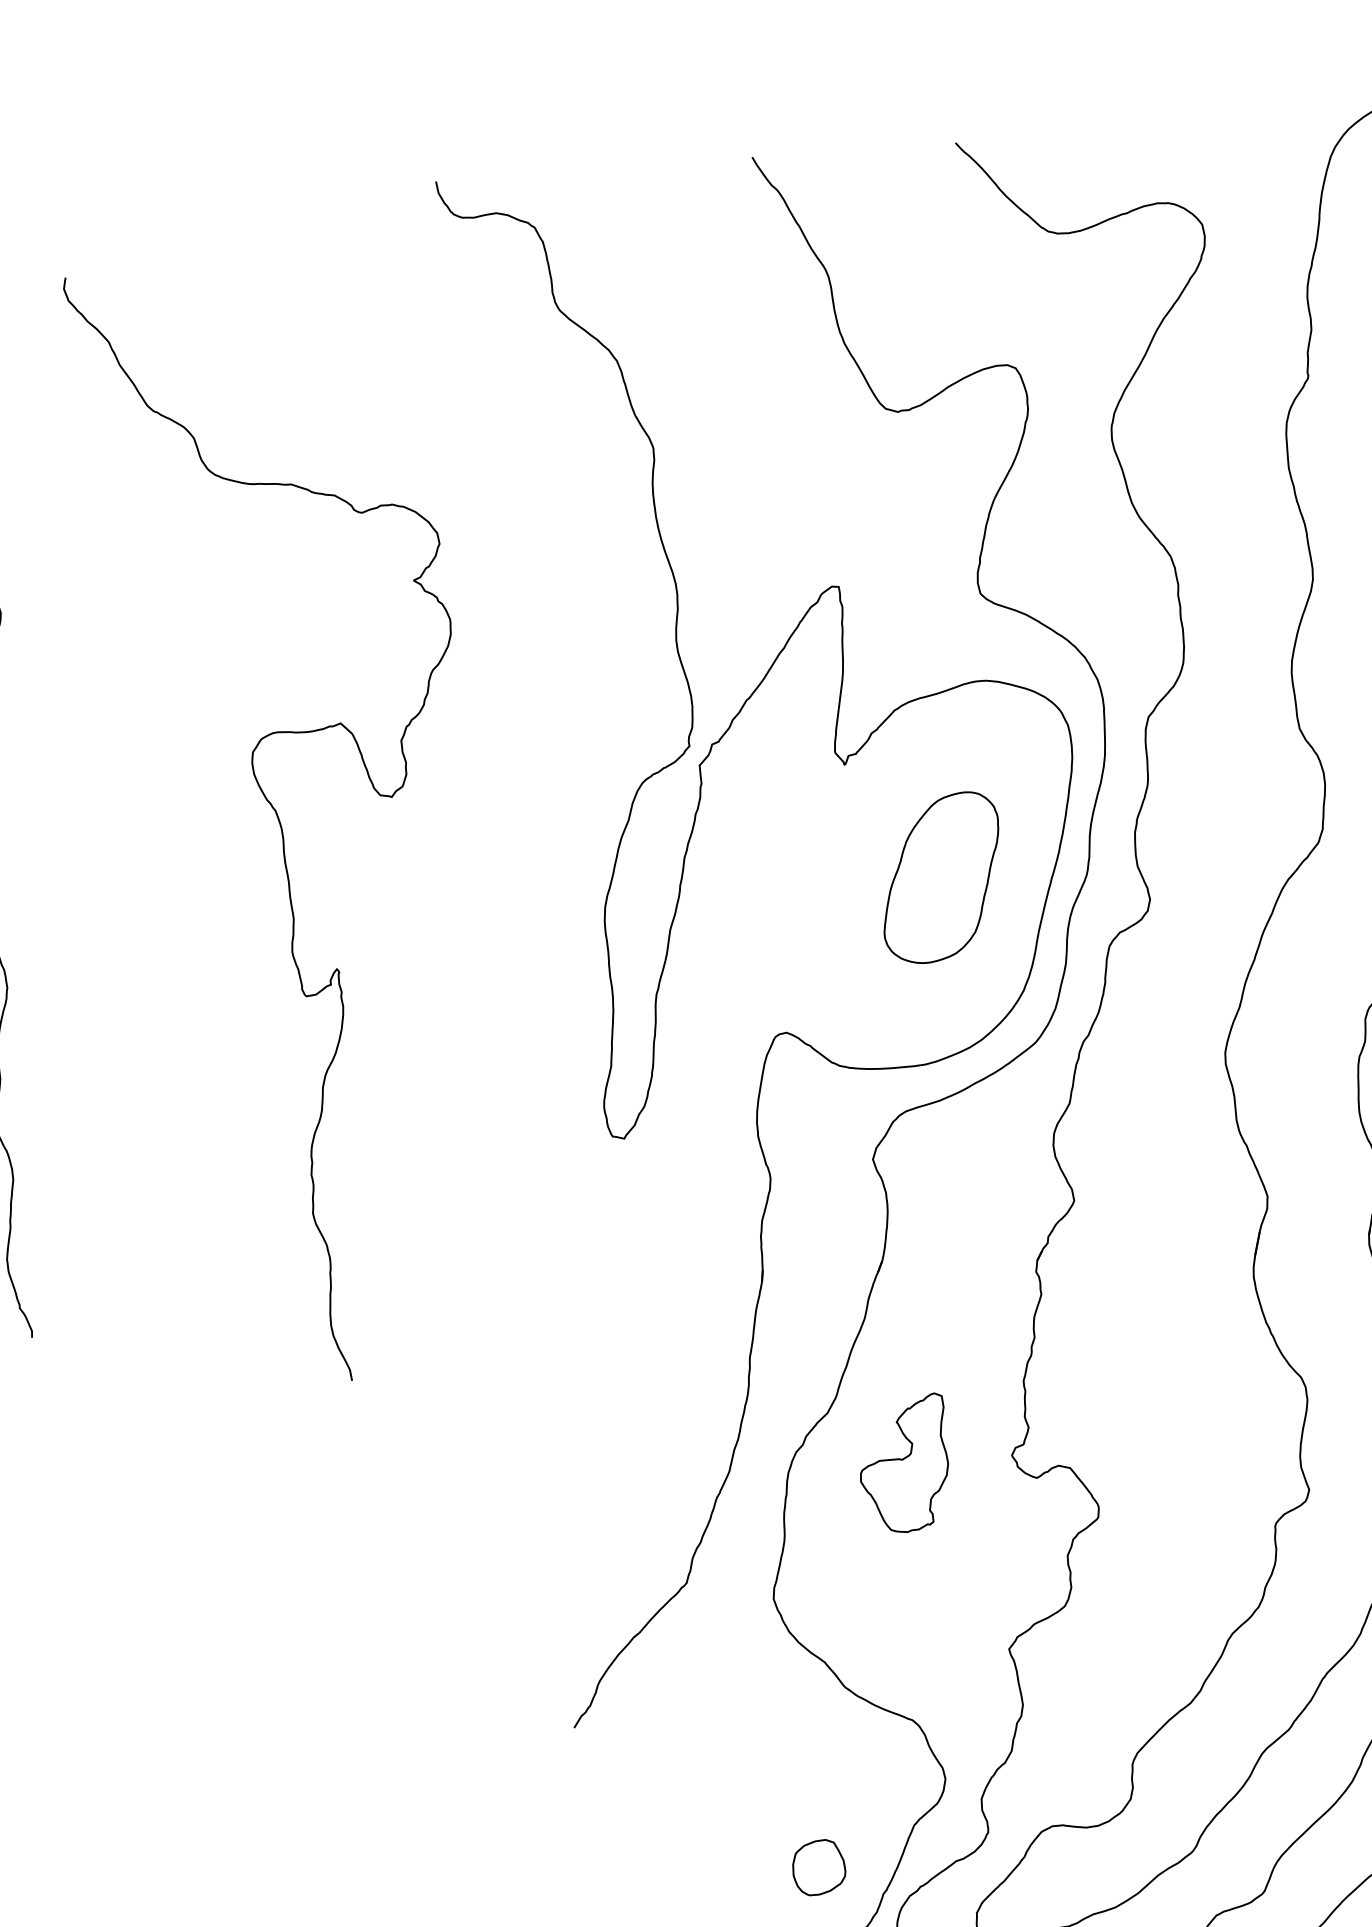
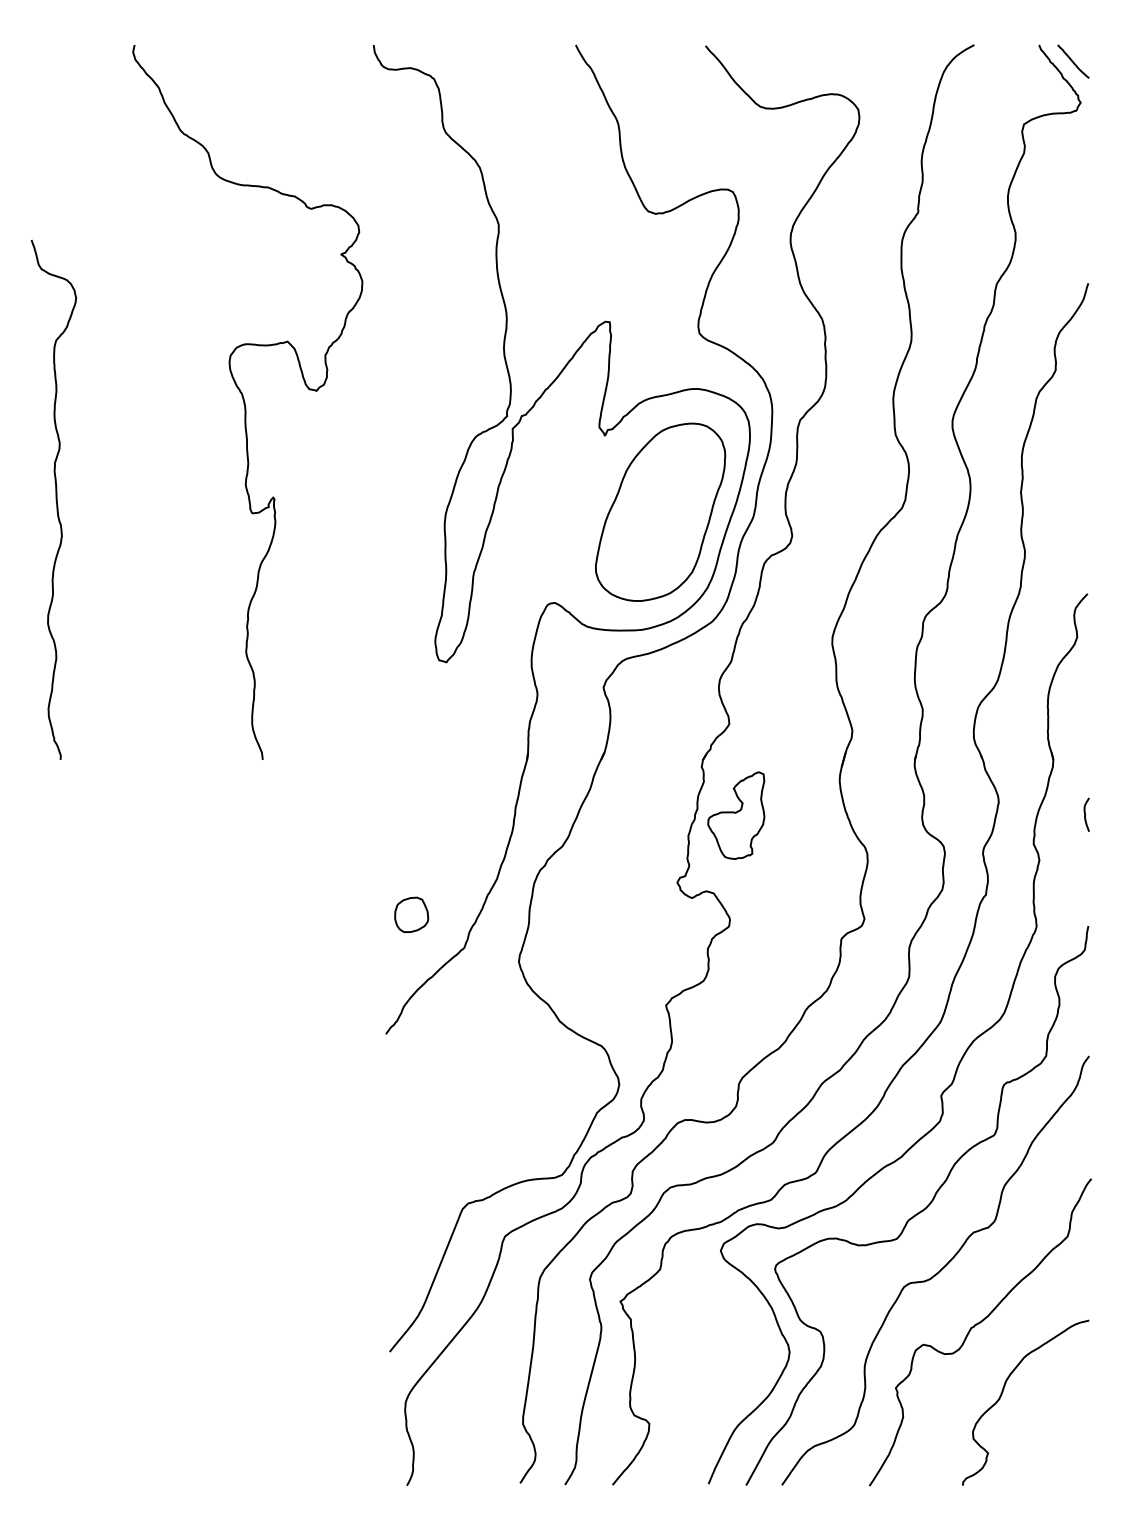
curve: (282, 823) -> (245, 402), moved
part: (940, 876) -> (660, 511), size x1.67
part: (904, 1463) -> (736, 815), moved
part: (818, 1866) -> (411, 914), moved

